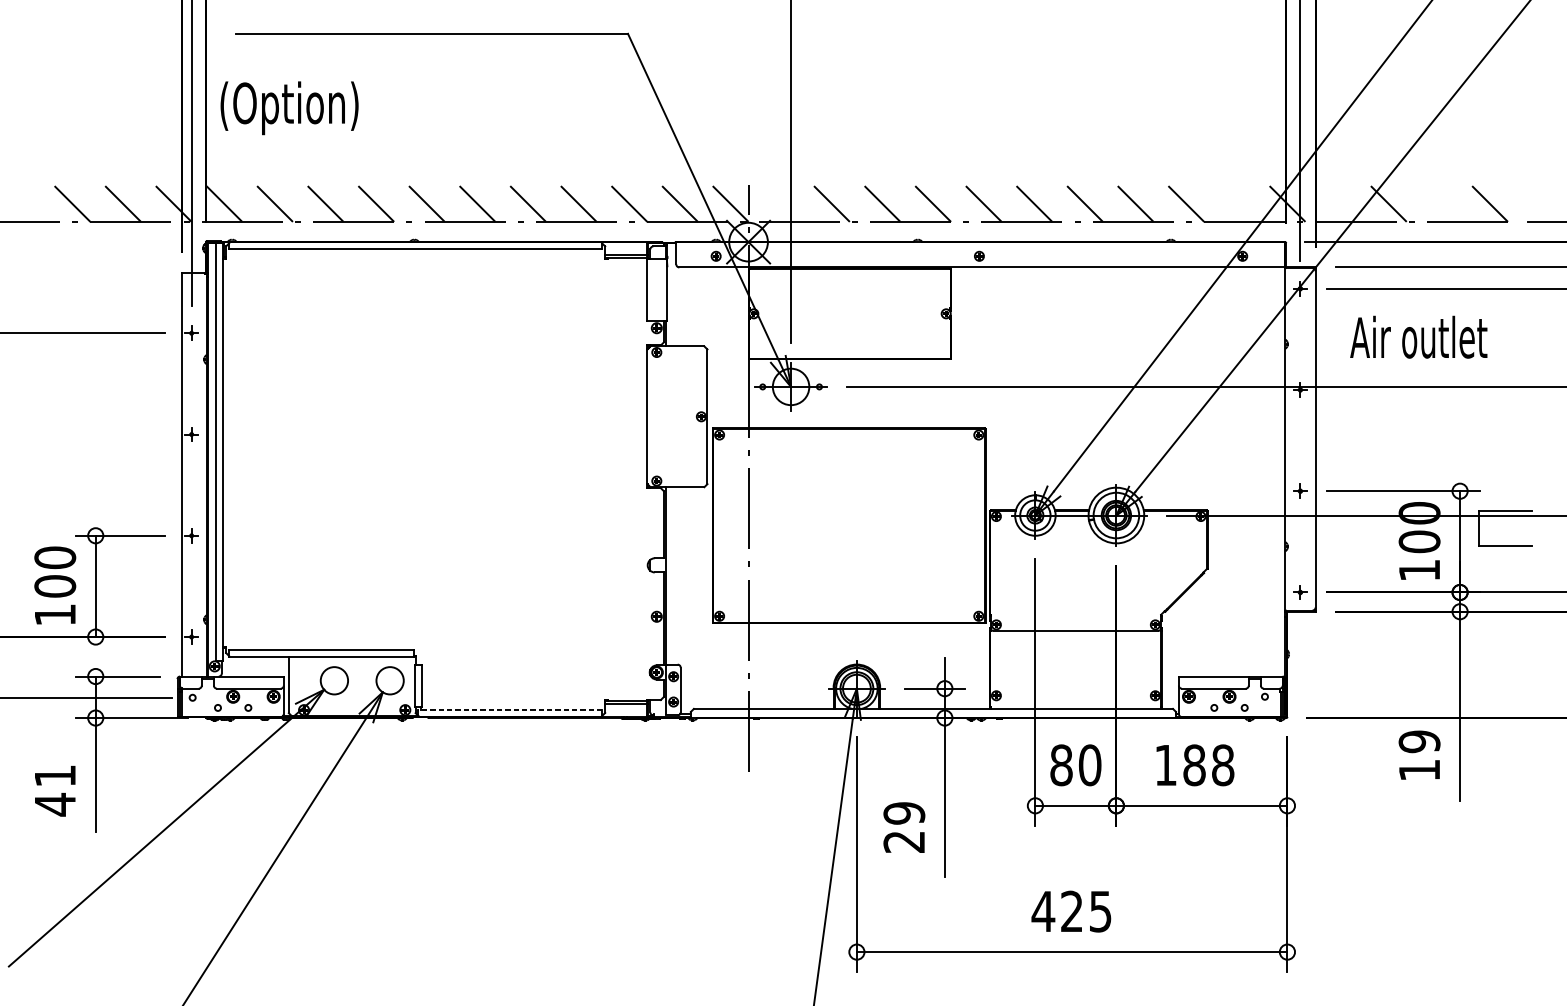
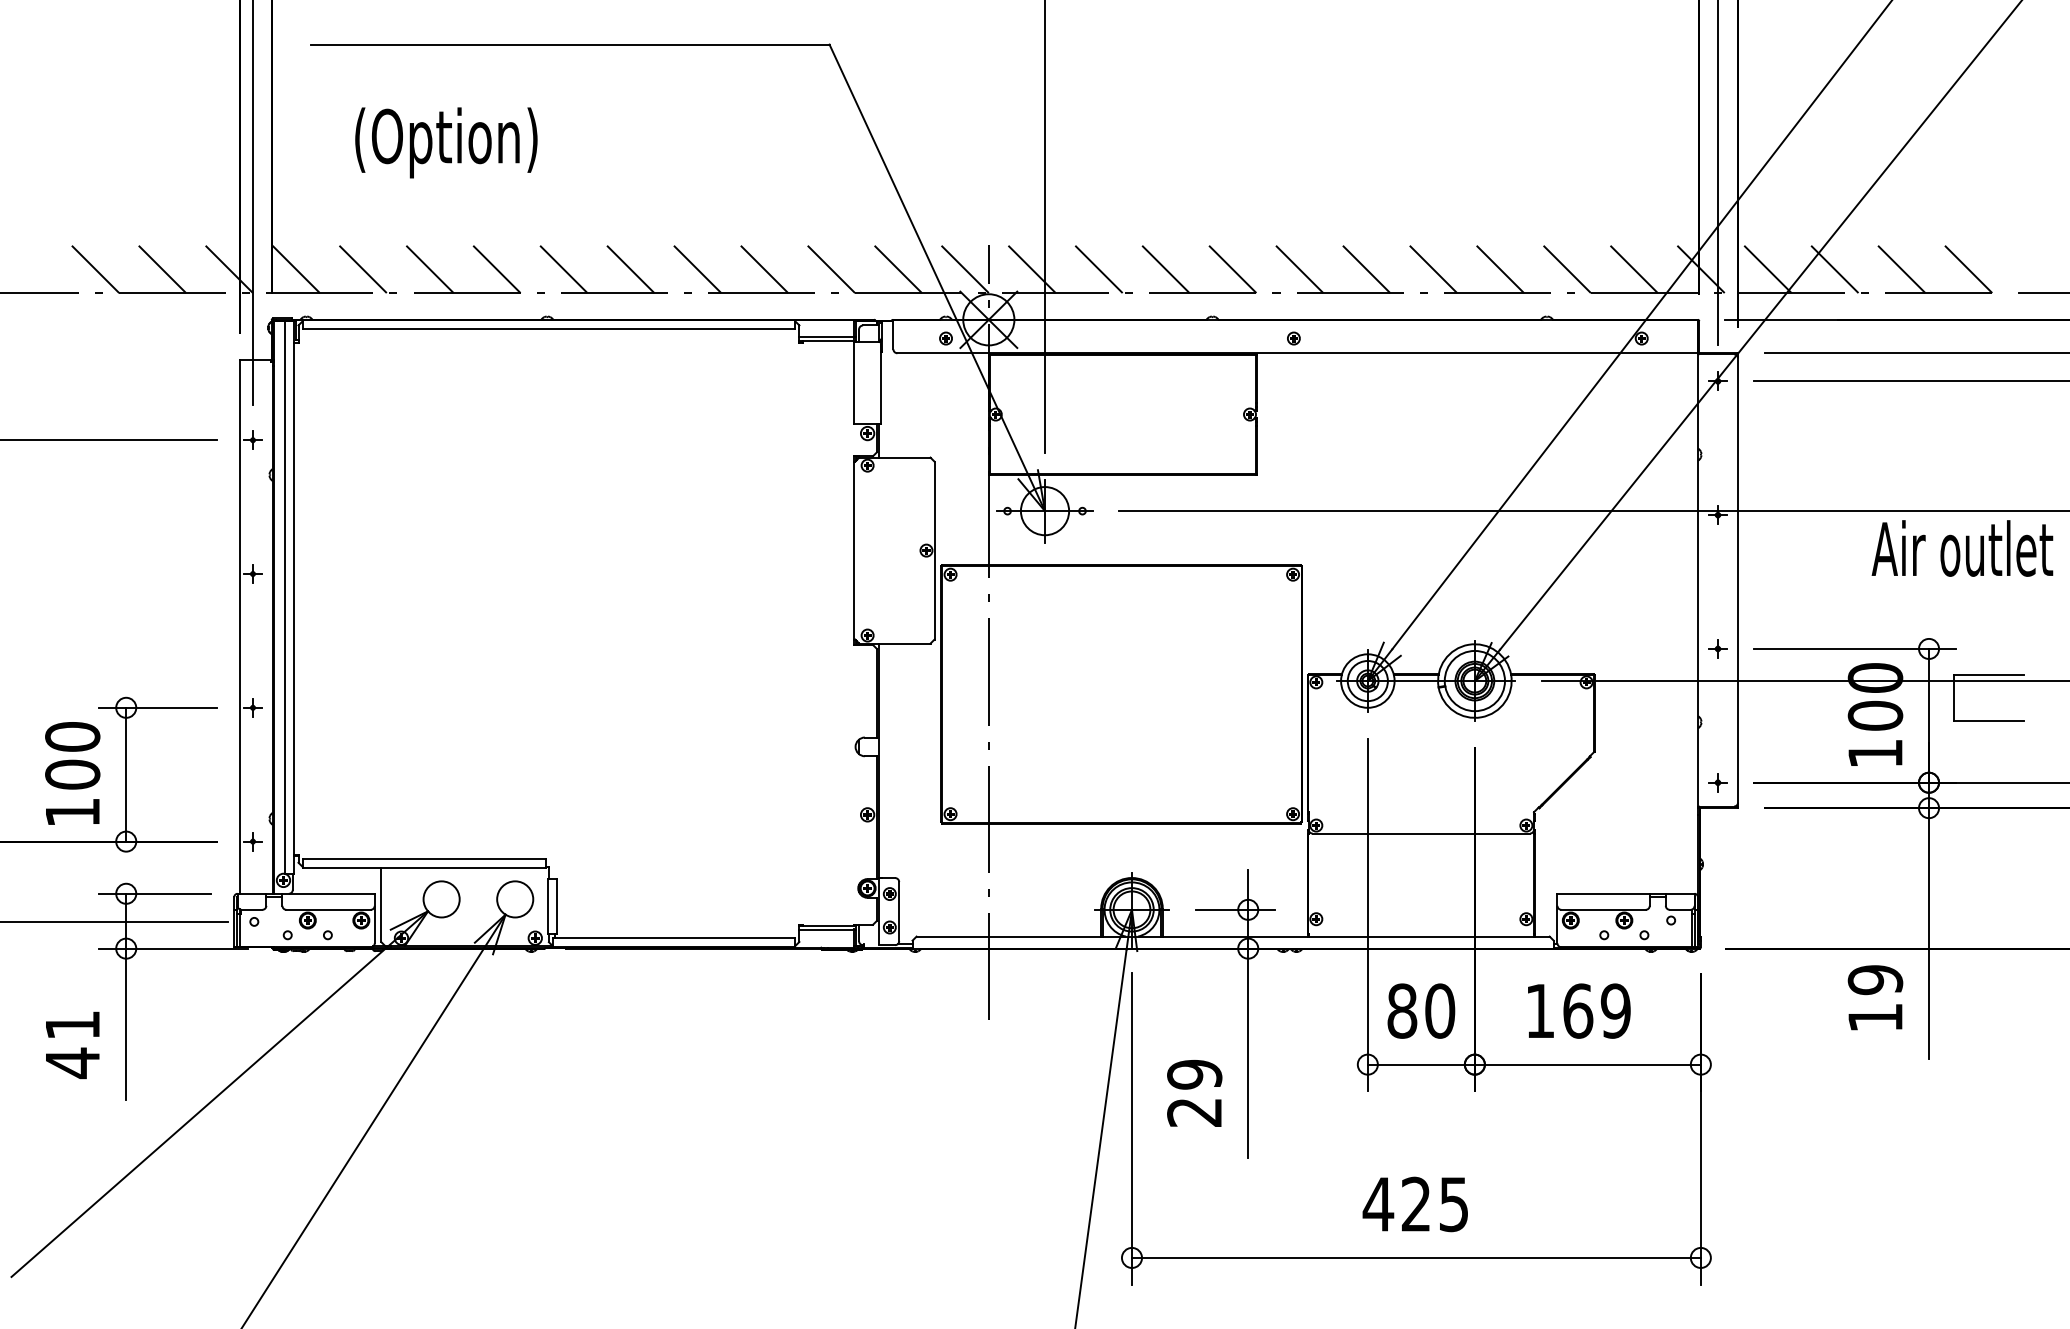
text: (289, 107) -> (446, 142), moved
line: (780, 204) -> (1031, 269), added
line: (1236, 204) -> (1633, 269), added
line: (1337, 204) -> (1767, 269), added
line: (1439, 204) -> (1901, 269), added
text: (1418, 337) -> (1962, 548), moved
line: (509, 710) -> (673, 938), dashed -> solid
text: (1208, 764) -> (1596, 1010), 188 -> 169

